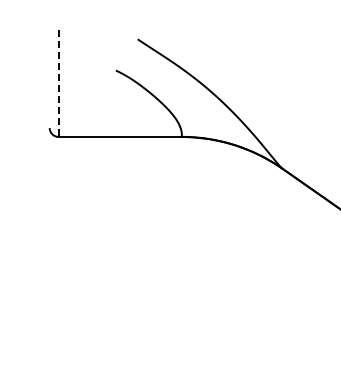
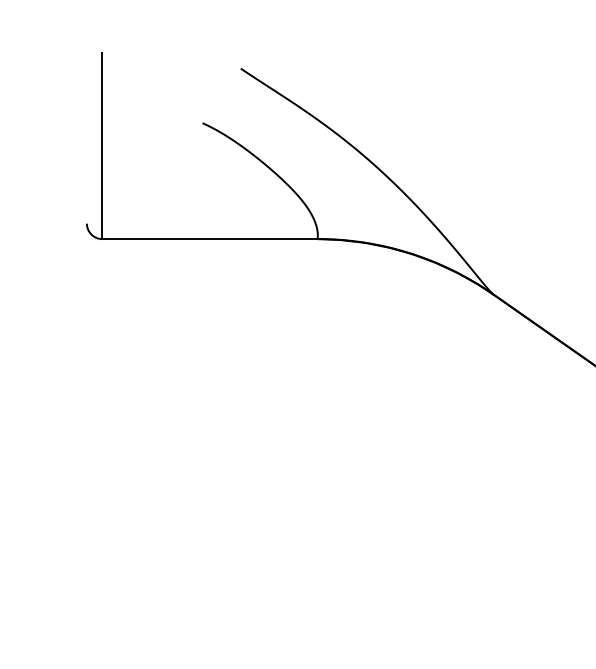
line: (58, 84) -> (102, 147), dashed -> solid

